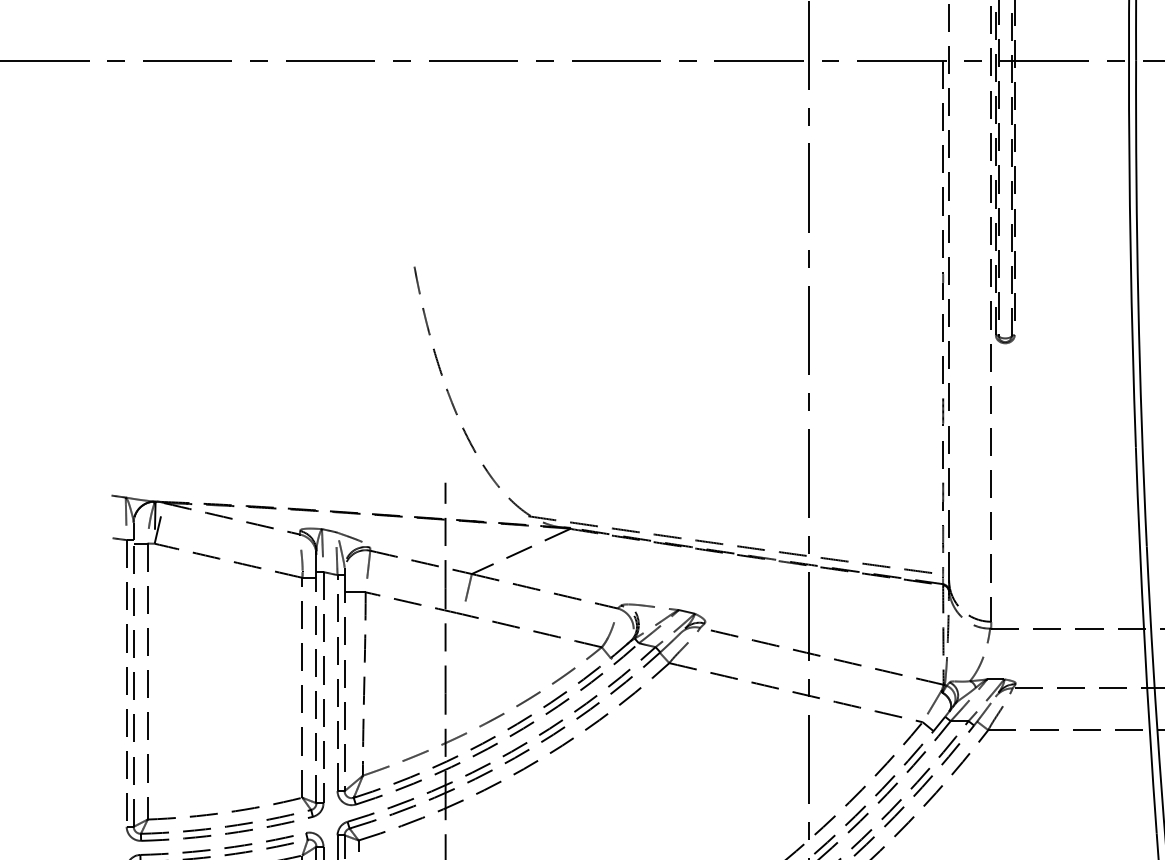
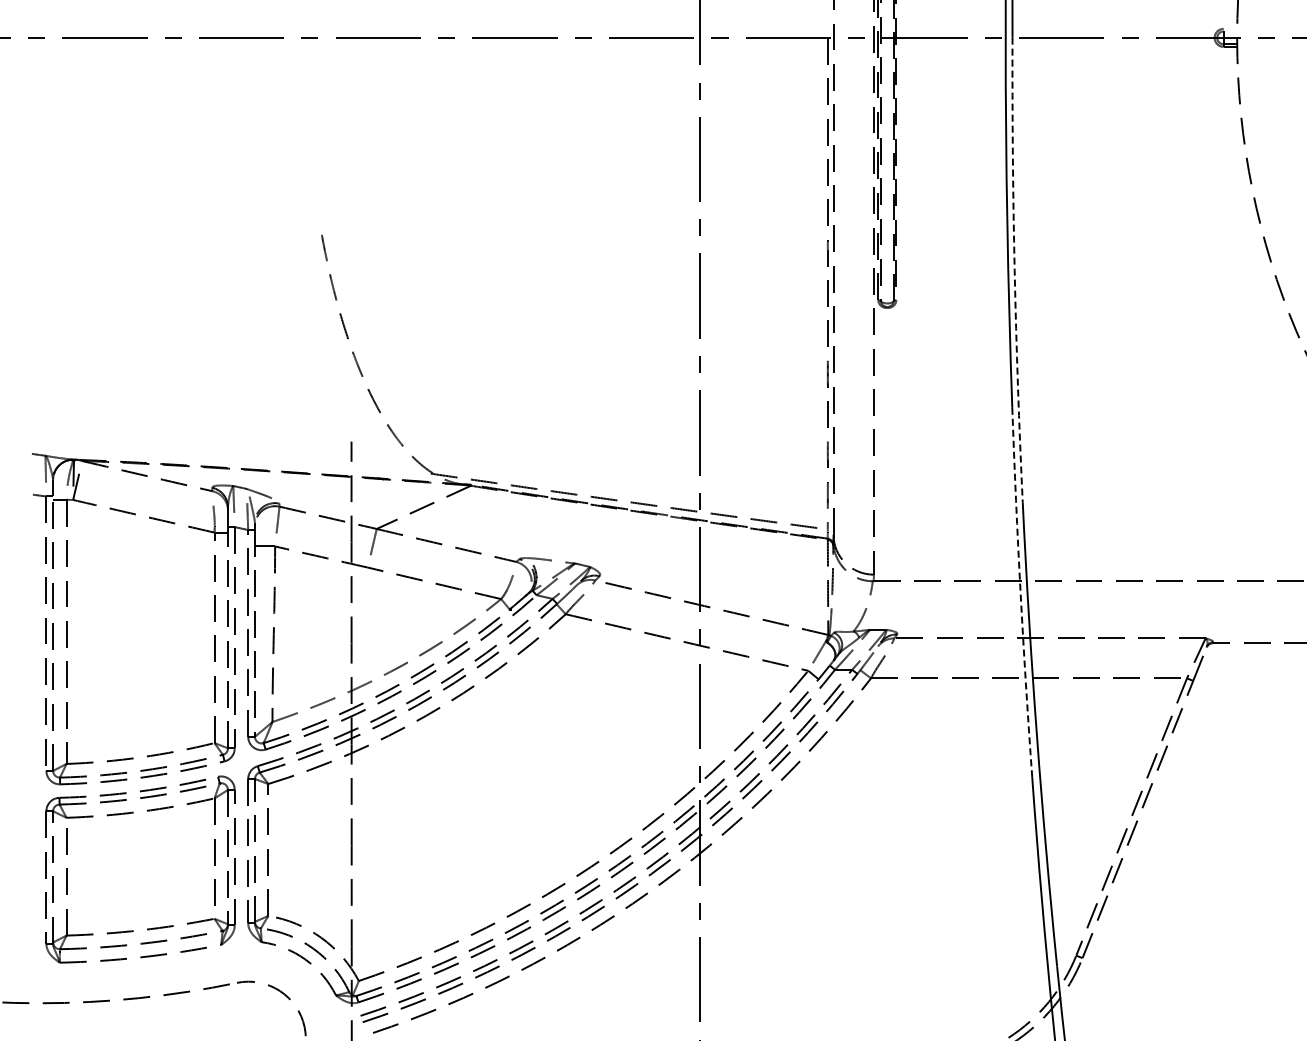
arc: (1138, 303) -> (1014, 270), solid -> dashed
arc: (1144, 640) -> (1020, 592), solid -> dashed

